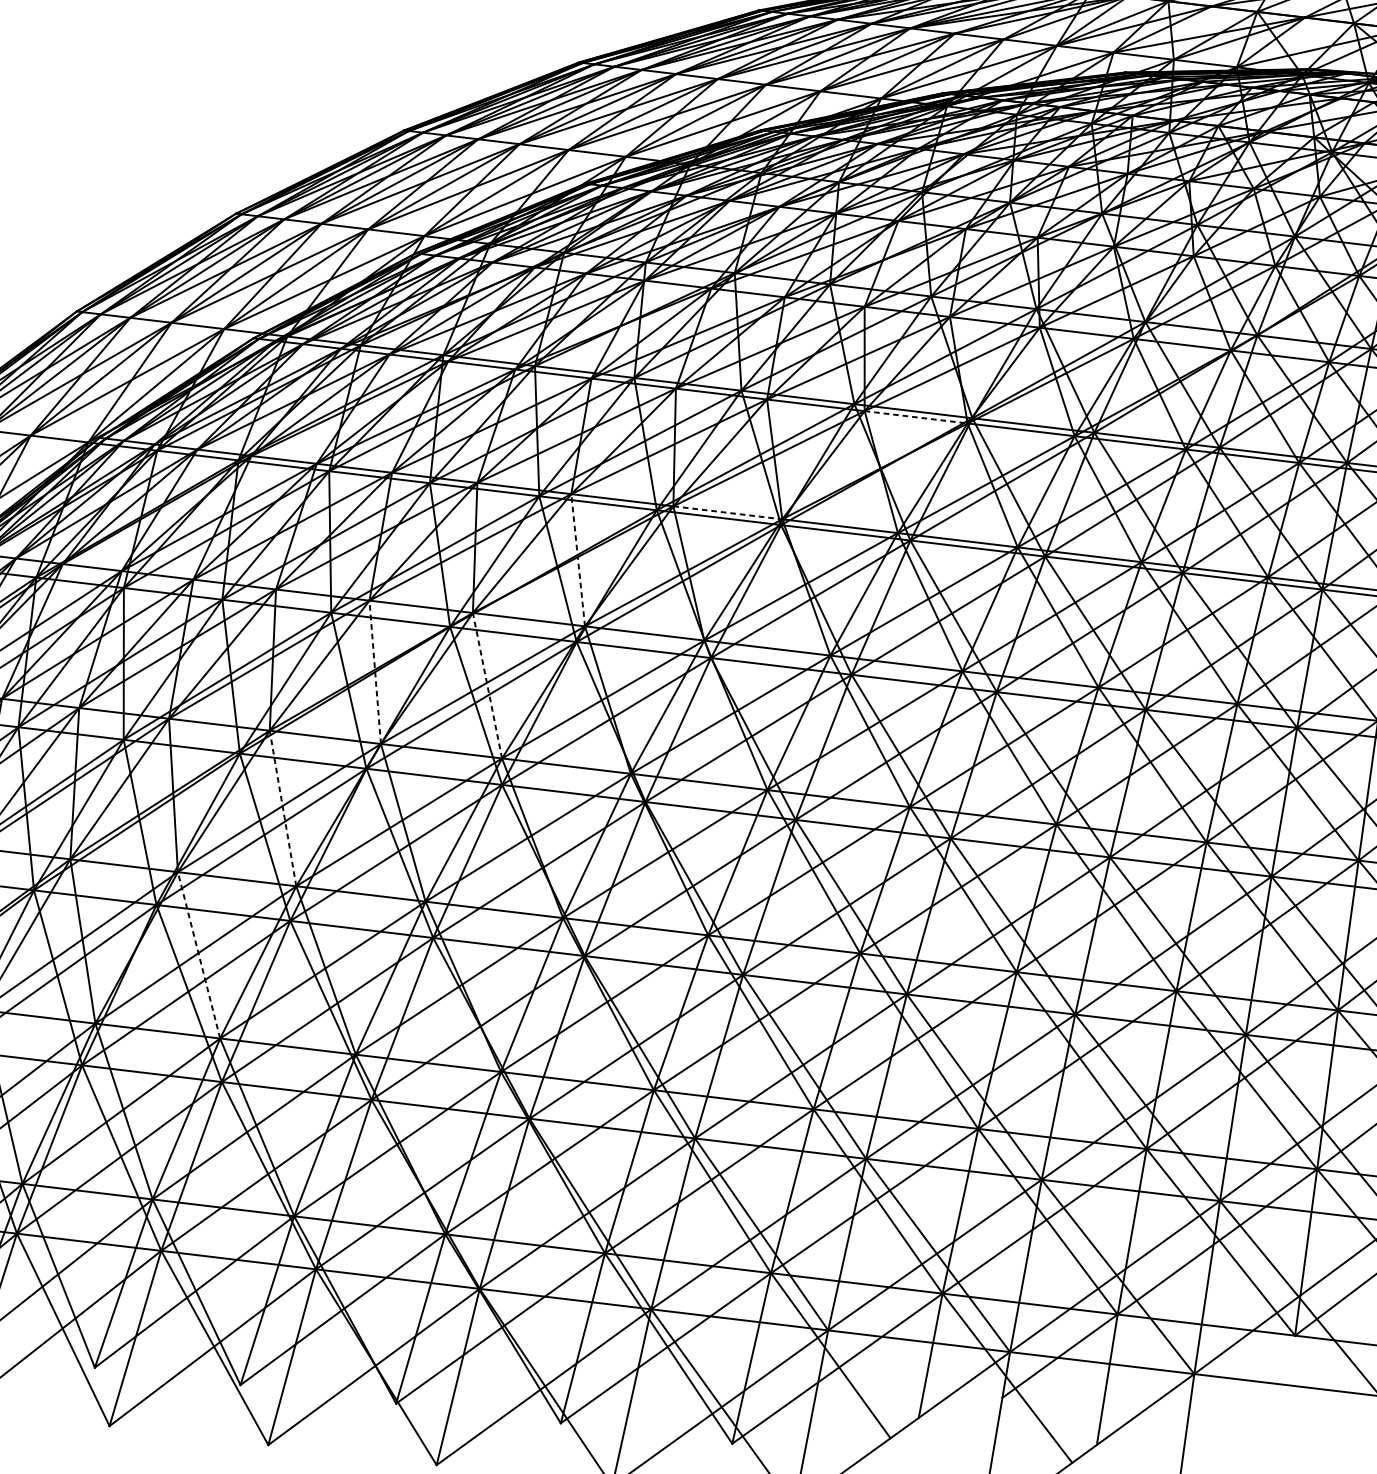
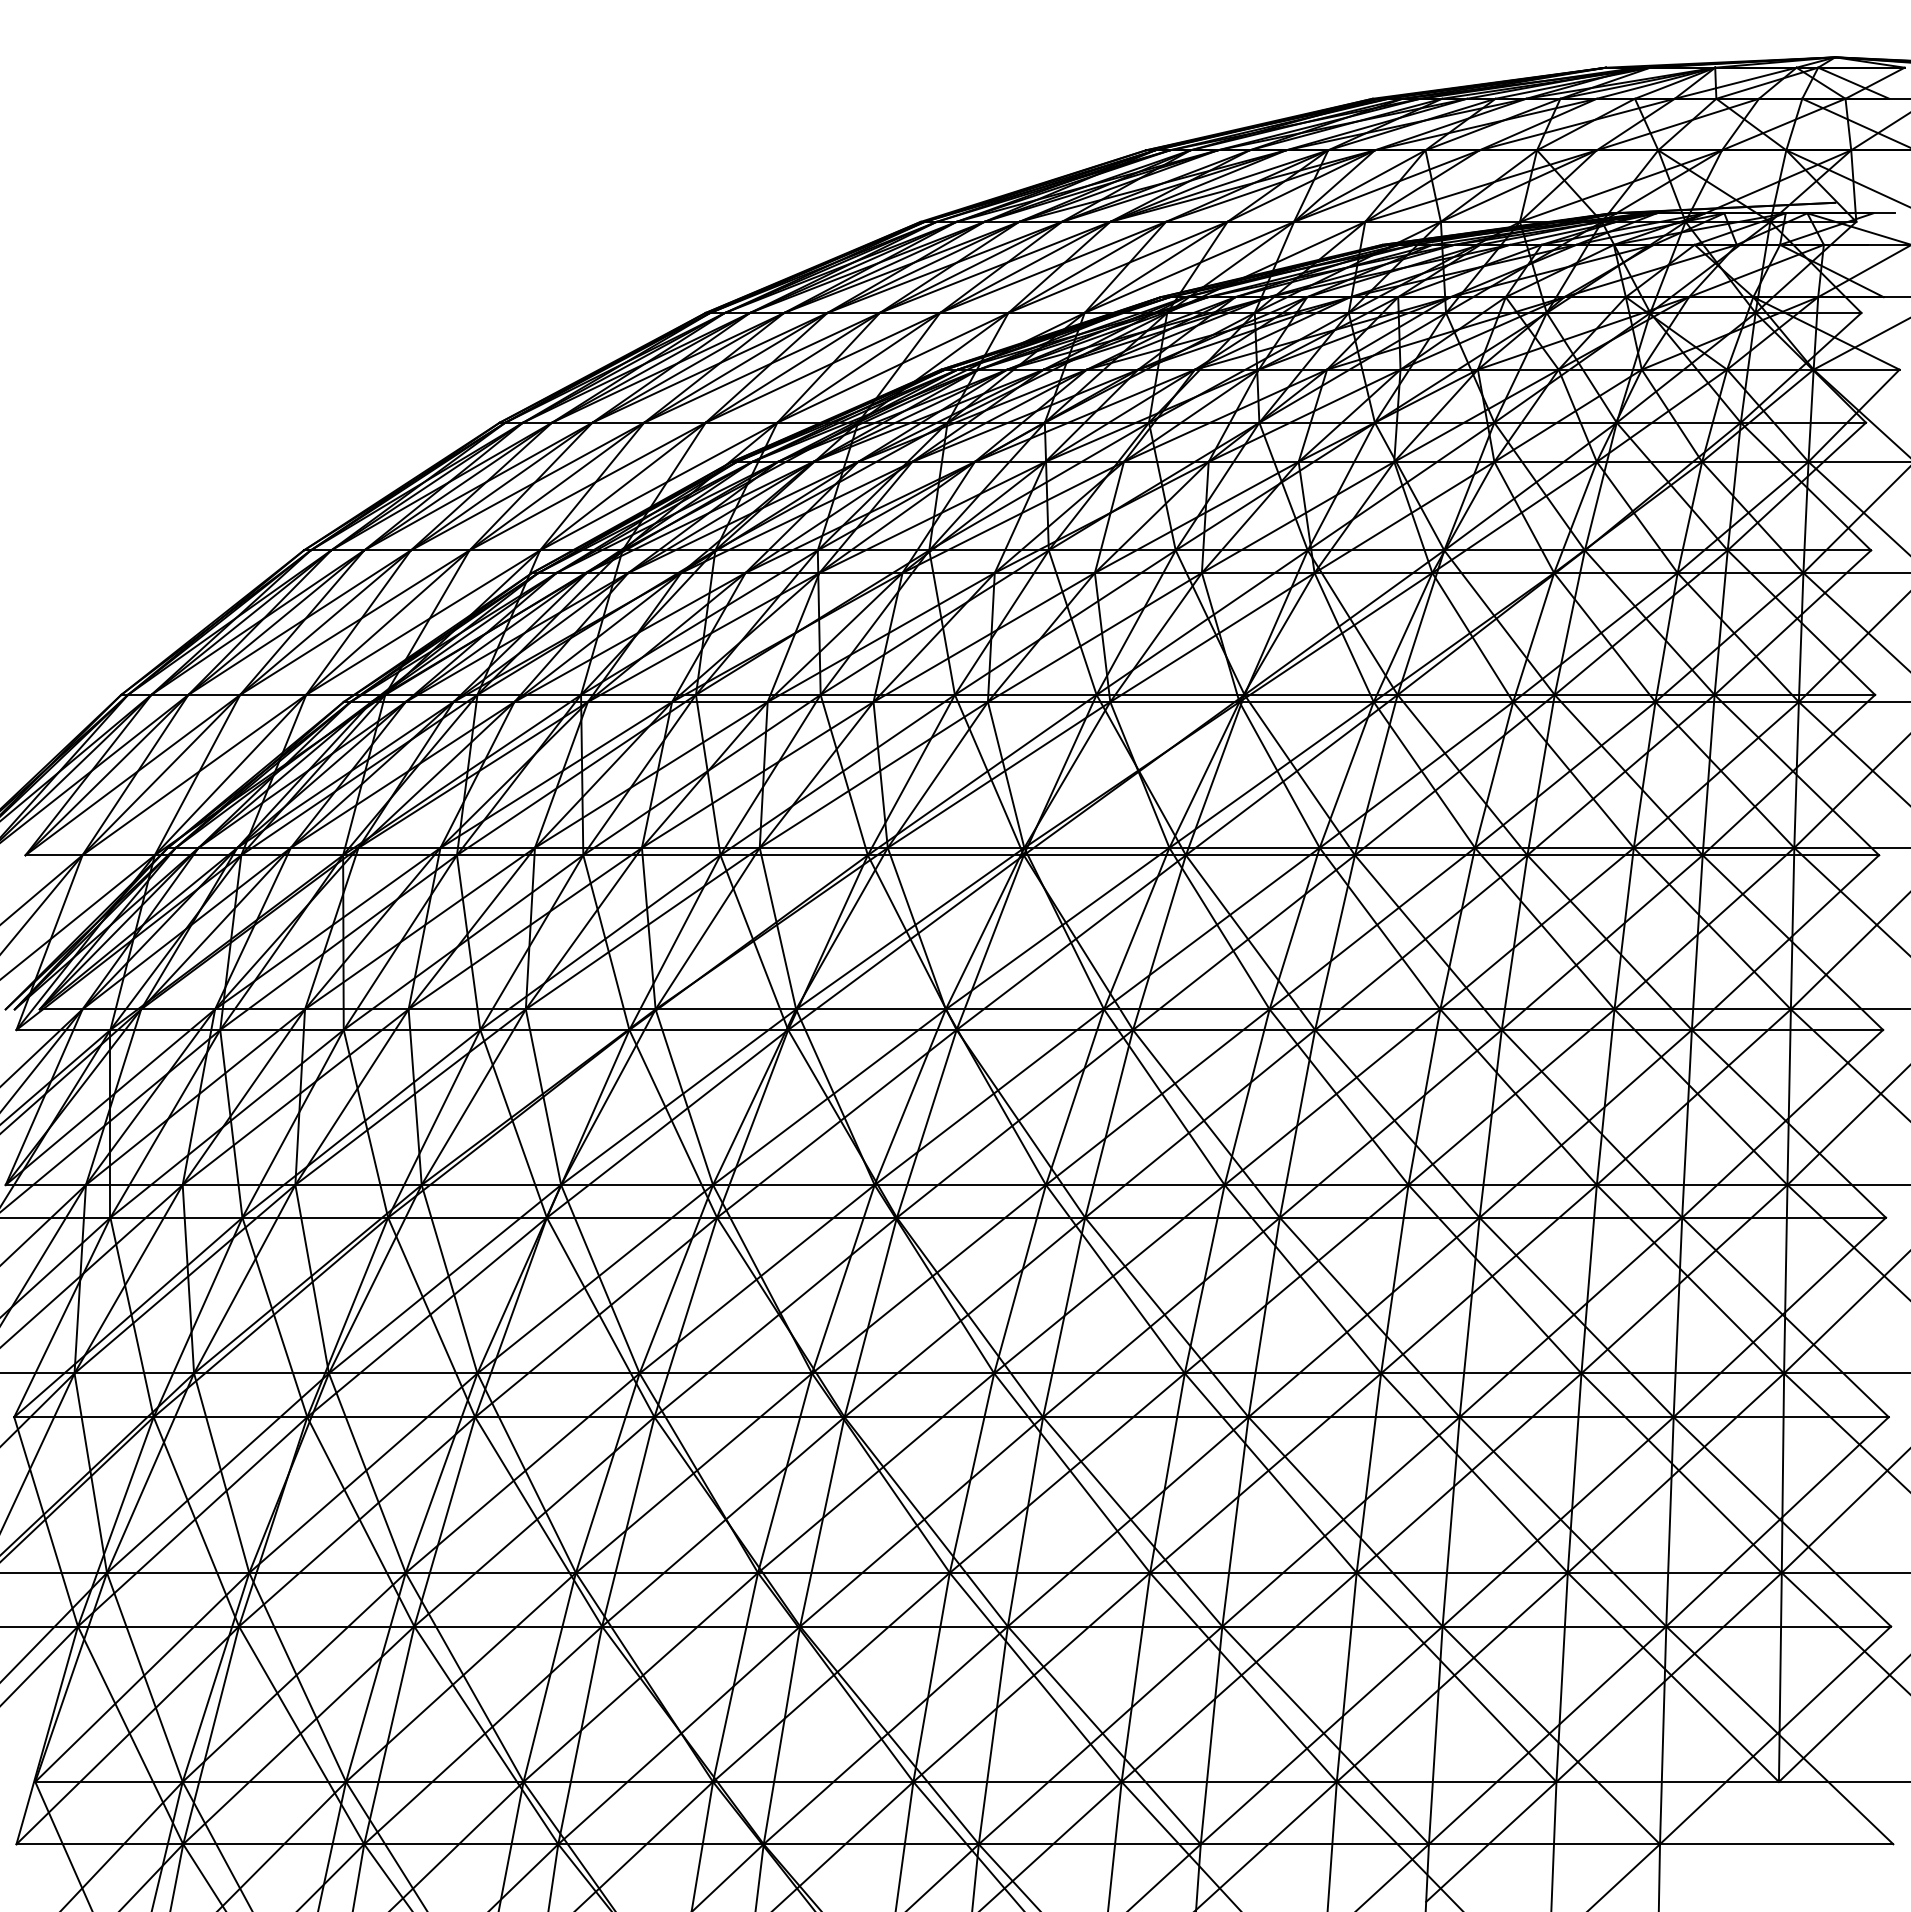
line: (915, 417) -> (1174, 702), dashed -> solid
line: (728, 512) -> (956, 847), dashed -> solid
line: (577, 560) -> (777, 928), dashed -> solid
line: (375, 672) -> (543, 1097), dashed -> solid
line: (487, 685) -> (684, 1096), dashed -> solid
line: (283, 807) -> (449, 1278), dashed -> solid
line: (199, 955) -> (367, 1473), dashed -> solid

